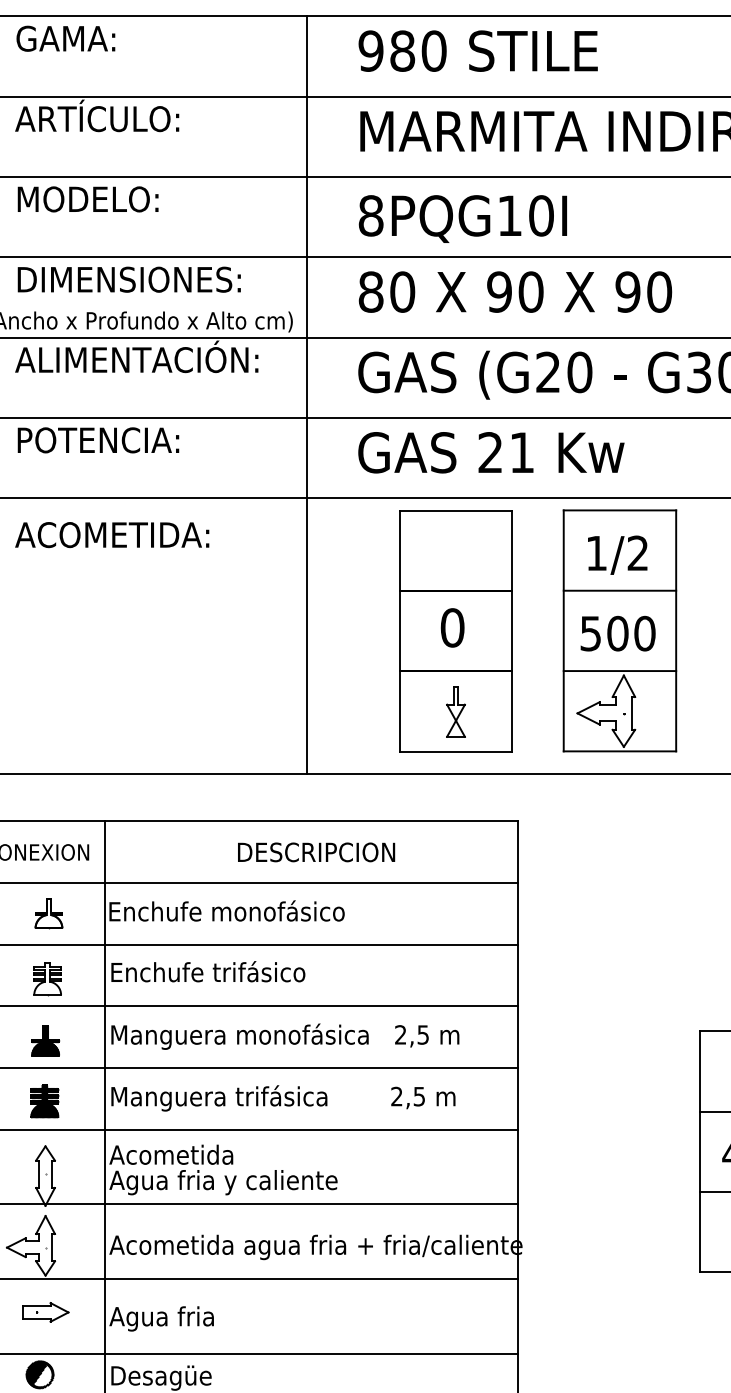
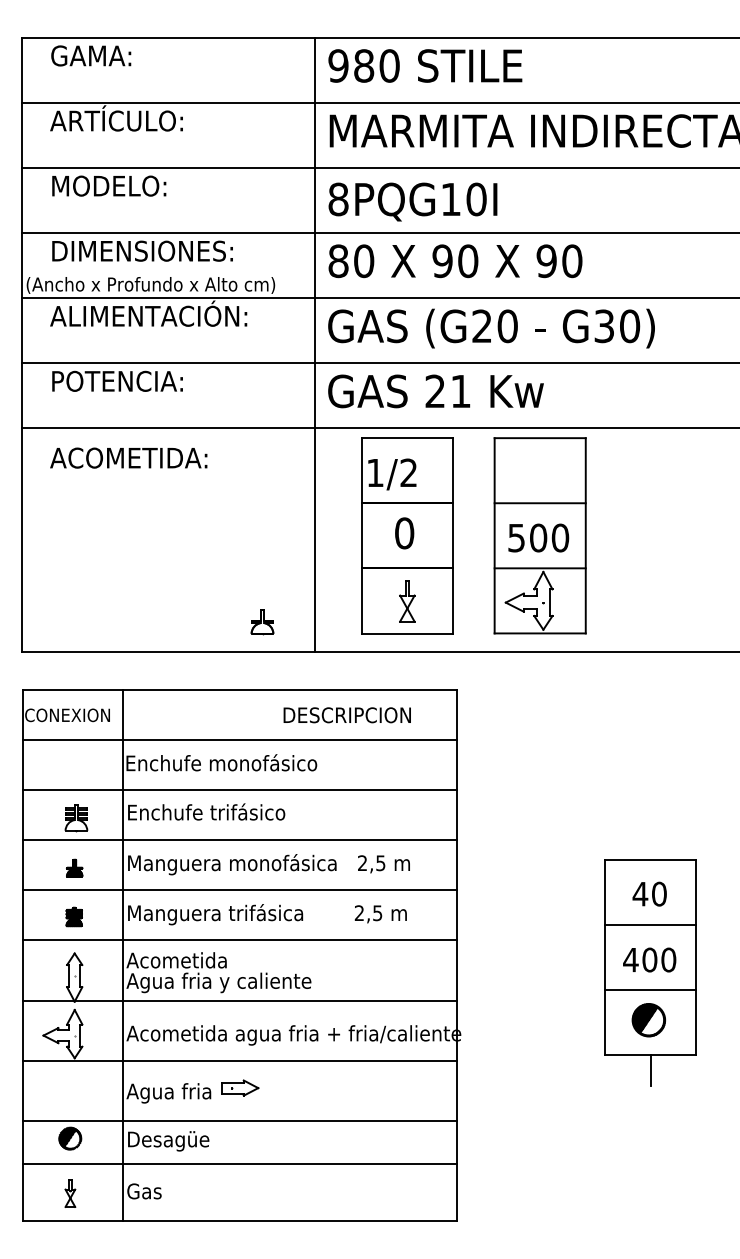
line: (306, 394) -> (315, 344), moved
text: (617, 555) -> (392, 474), moved
text: (315, 852) -> (346, 715), moved
part: (48, 914) -> (262, 622), moved
part: (45, 1041) -> (74, 868), size x0.7
part: (45, 1100) -> (74, 916), size x0.7
part: (46, 1311) -> (240, 1087), moved

